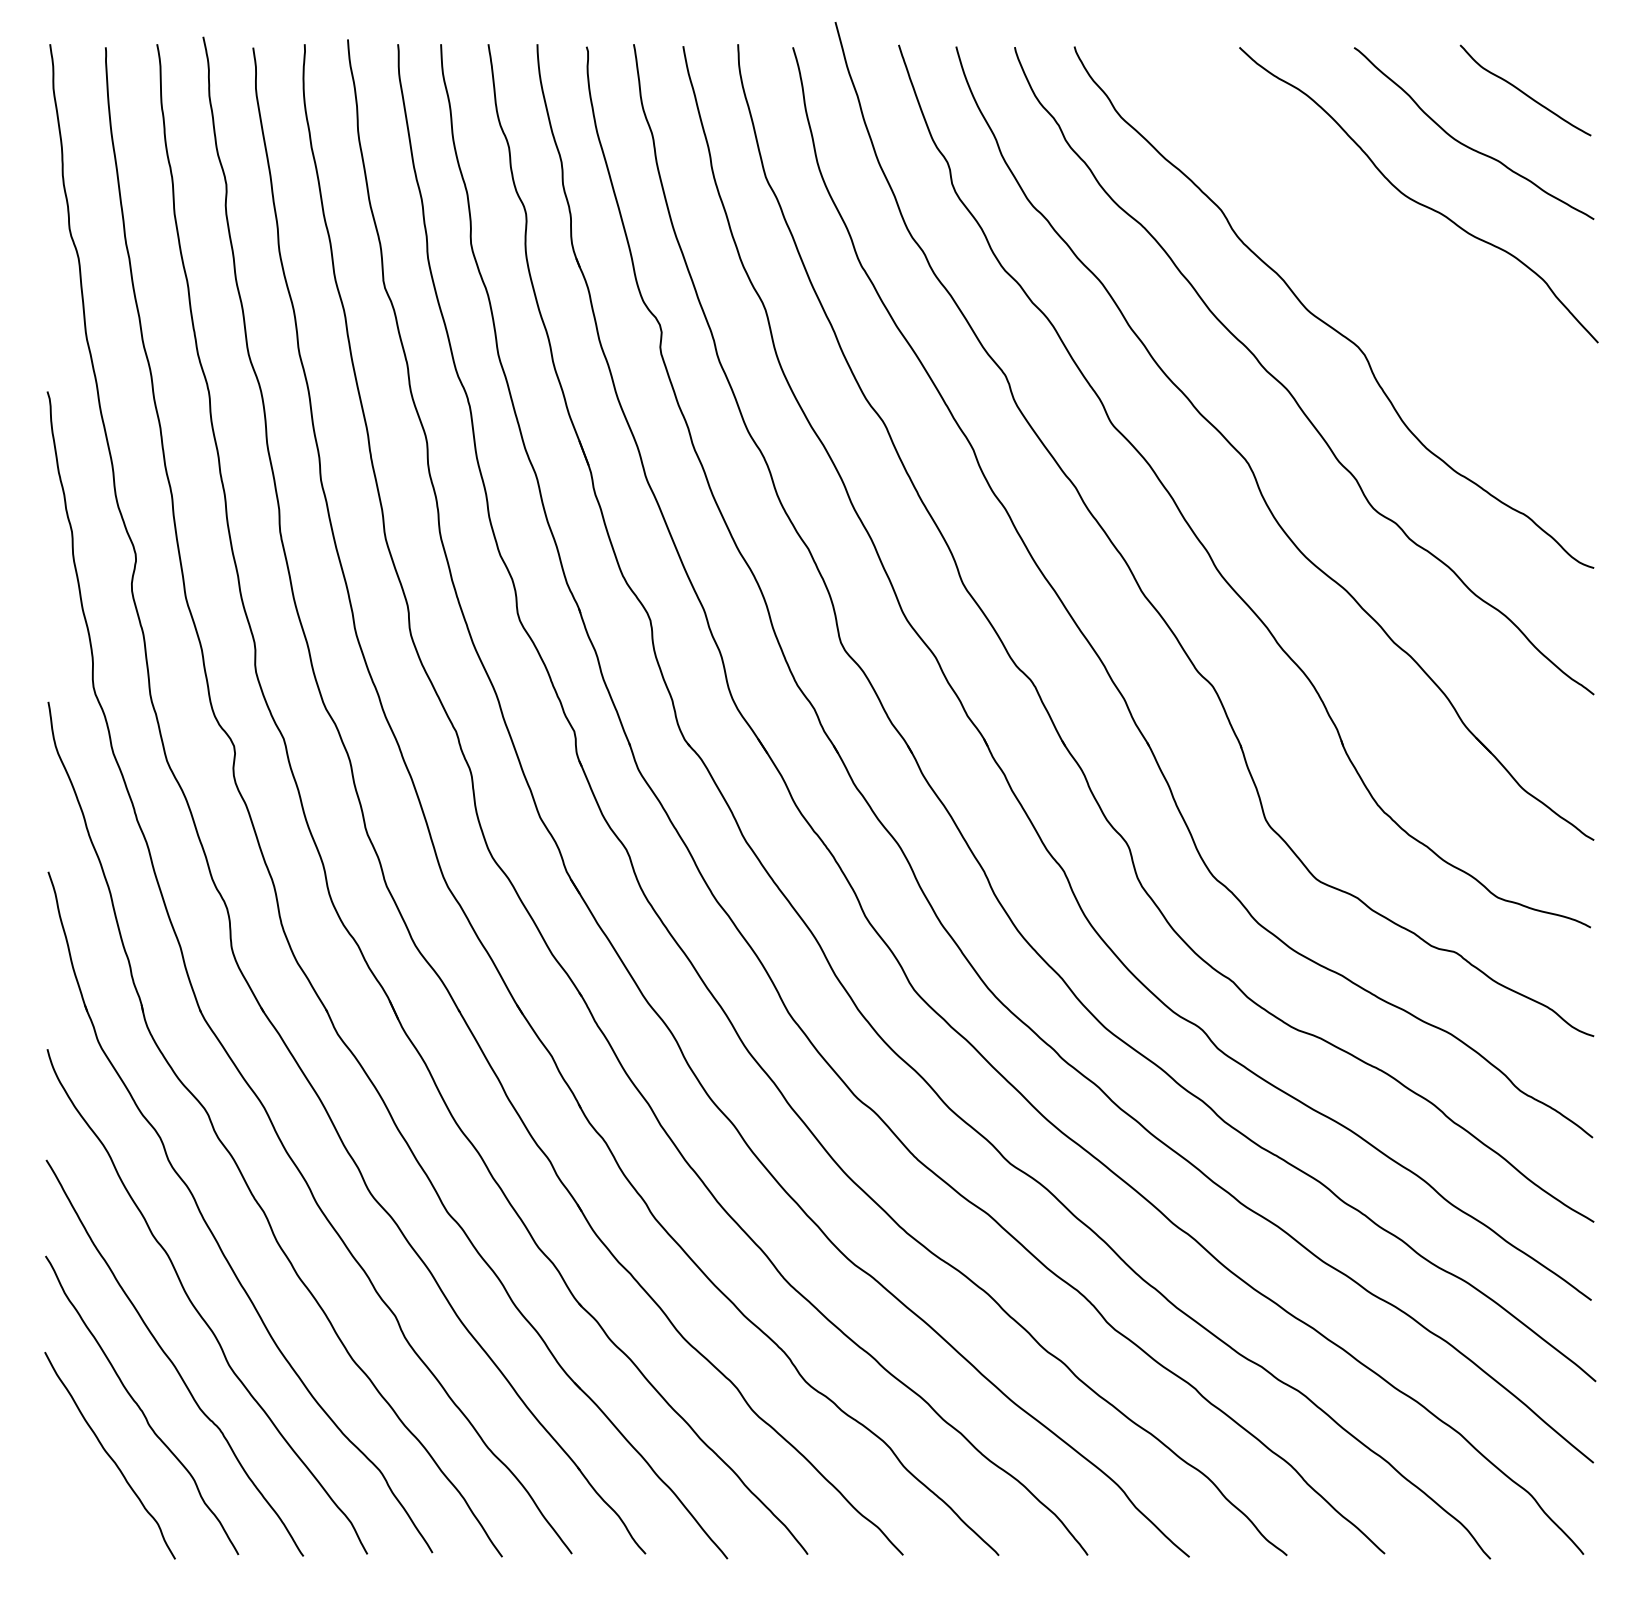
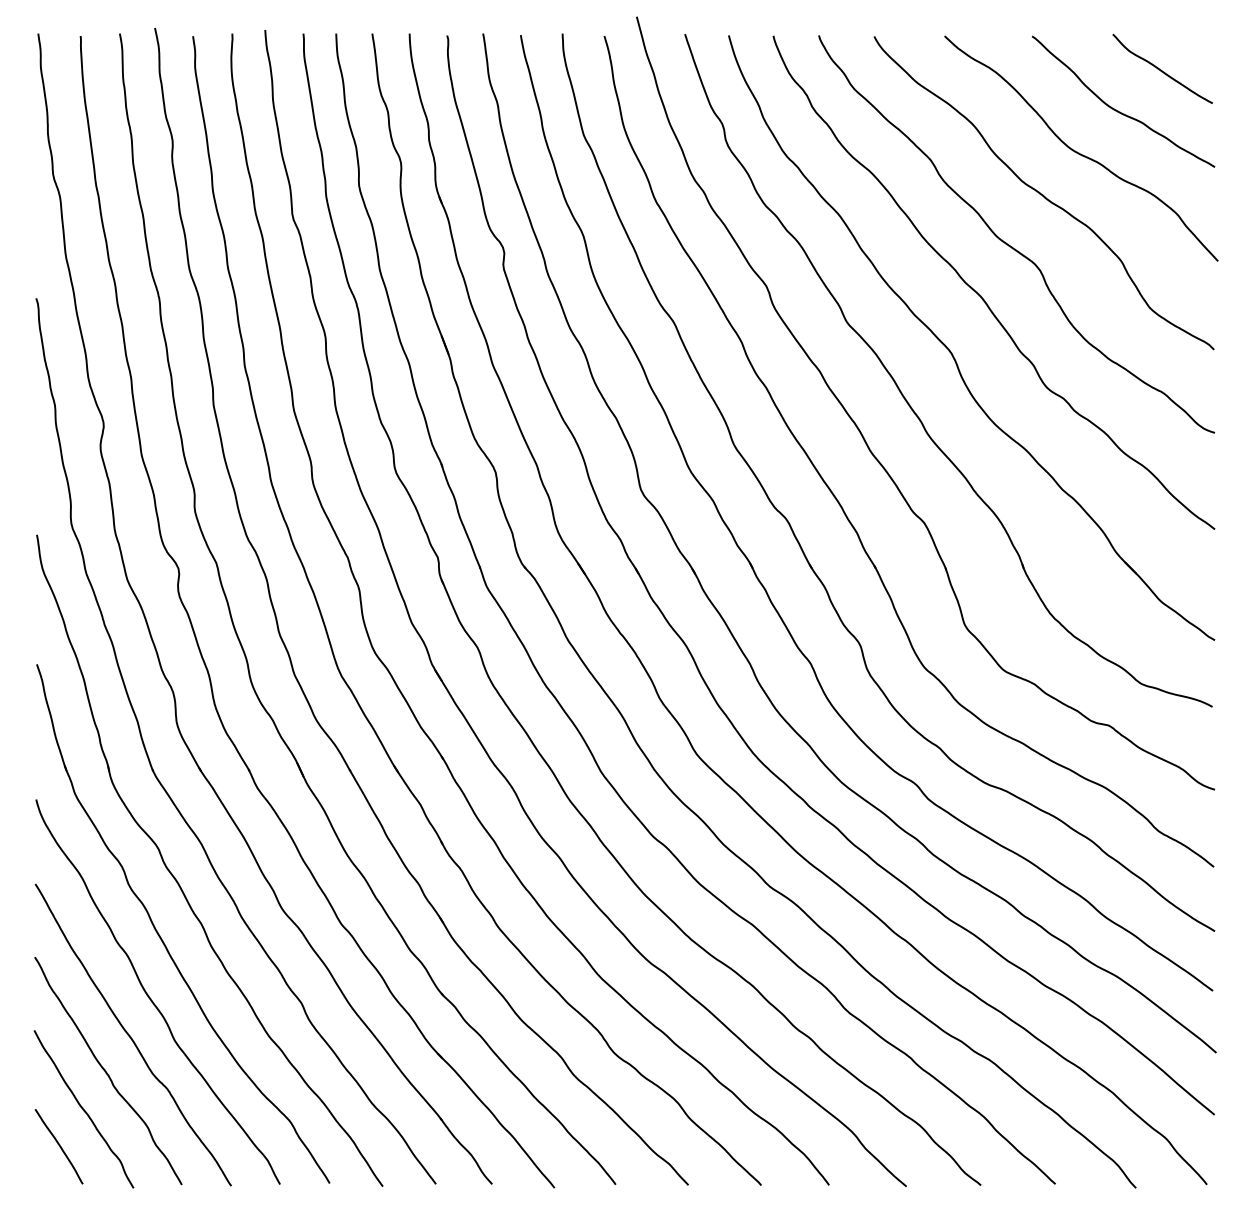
curve: (1367, 254) -> (1042, 193), added
curve: (77, 1504) -> (59, 1146), added

